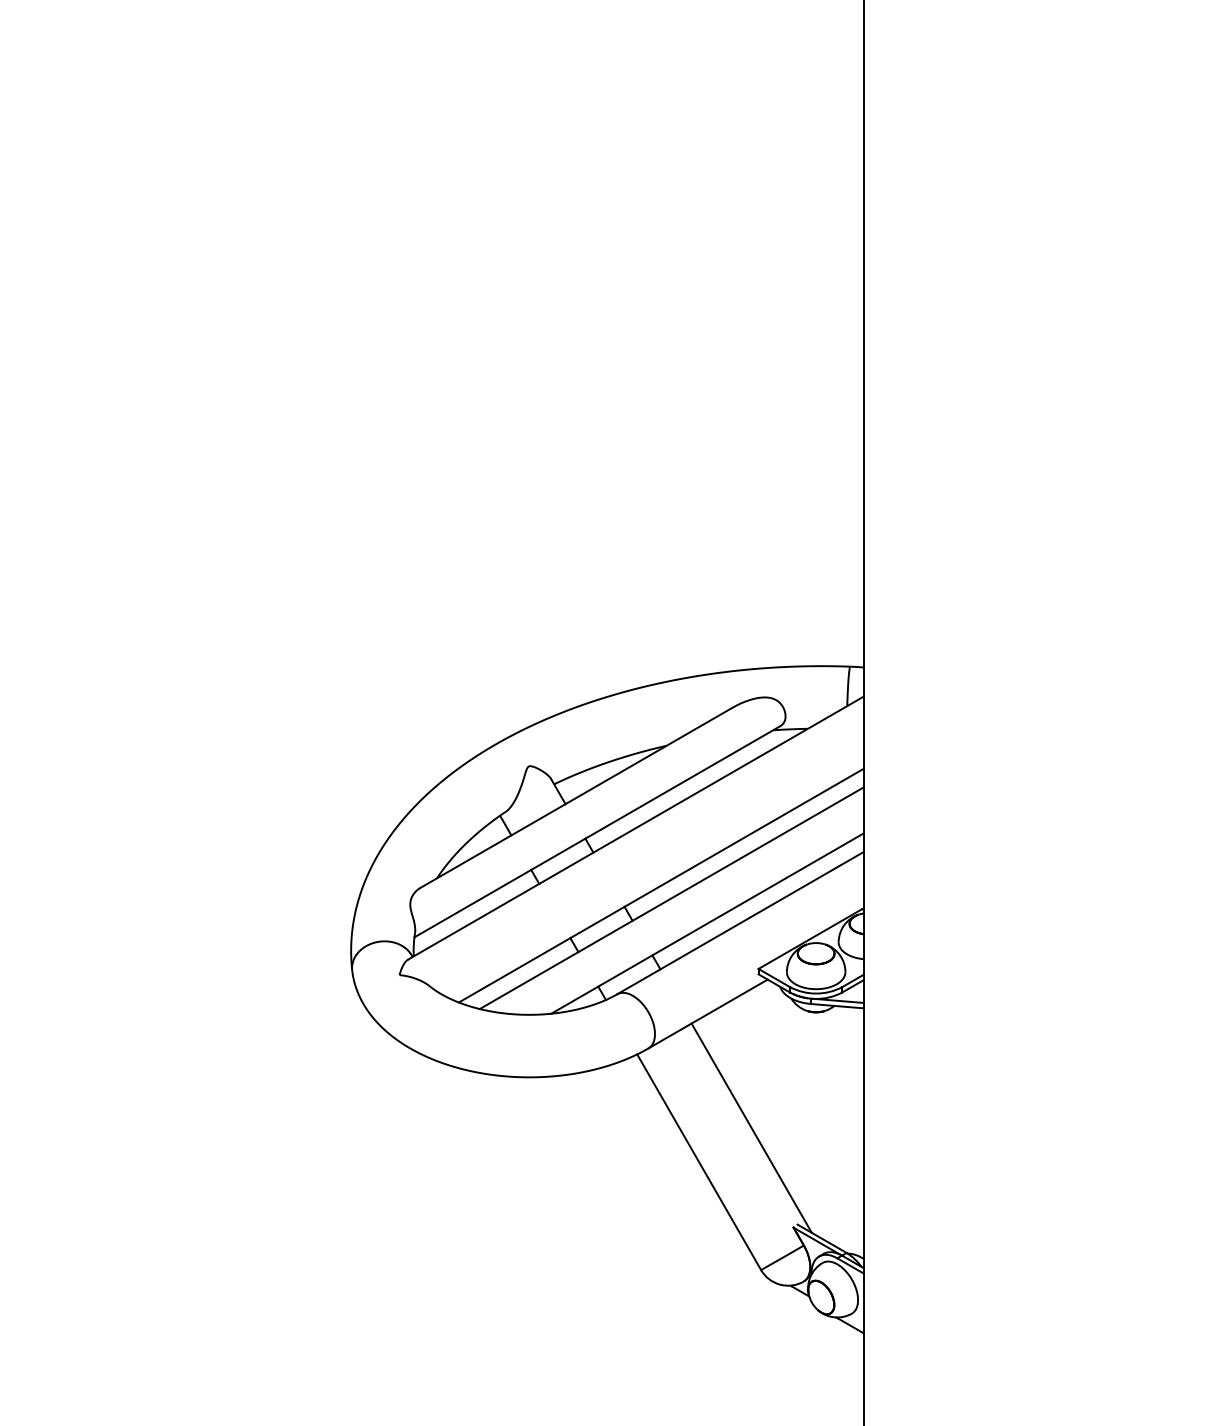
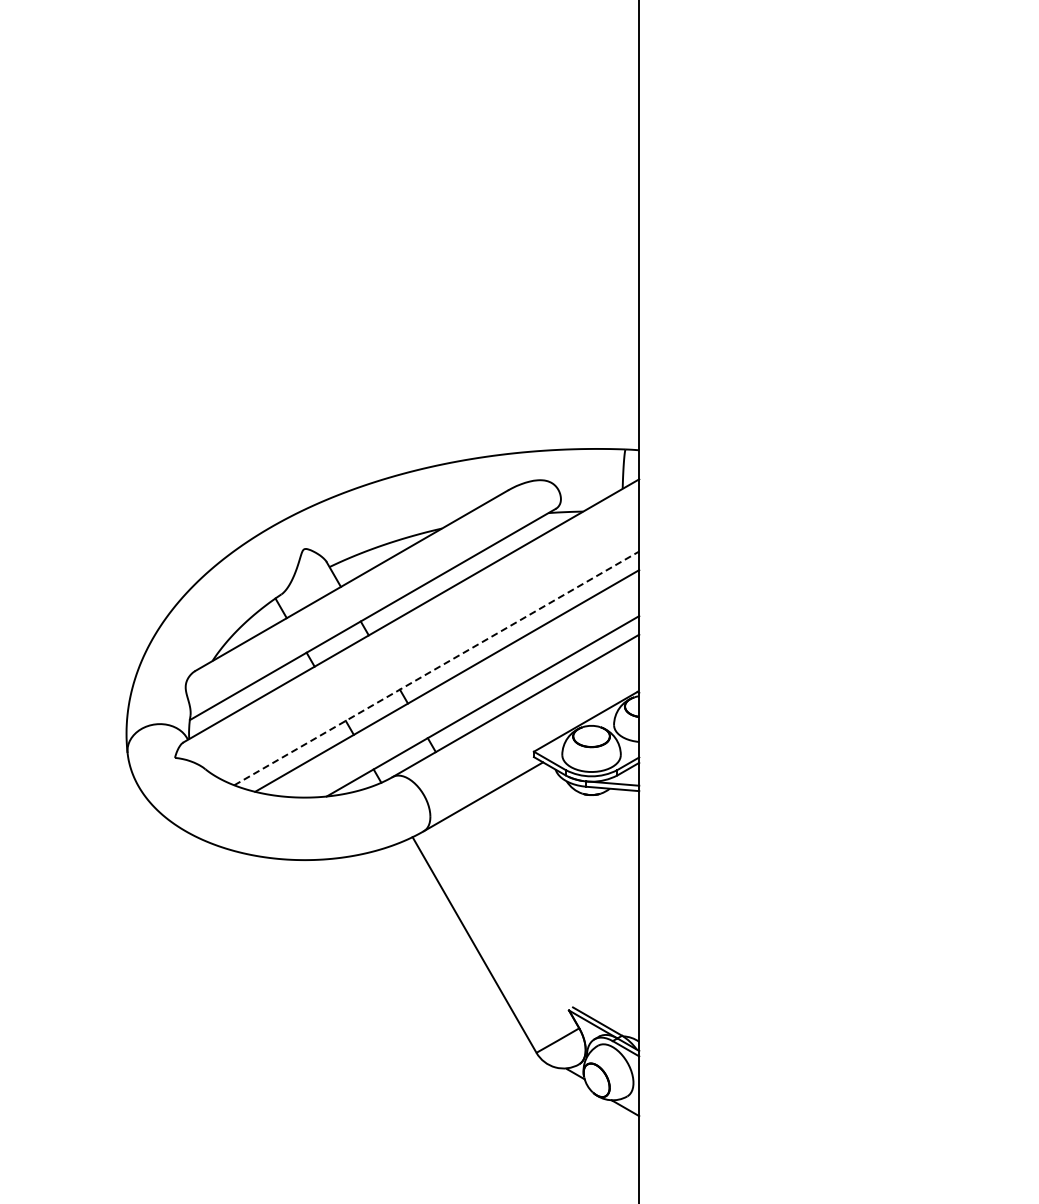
line: (661, 885) -> (436, 668), solid -> dashed
line: (751, 1127) -> (526, 910), removed

